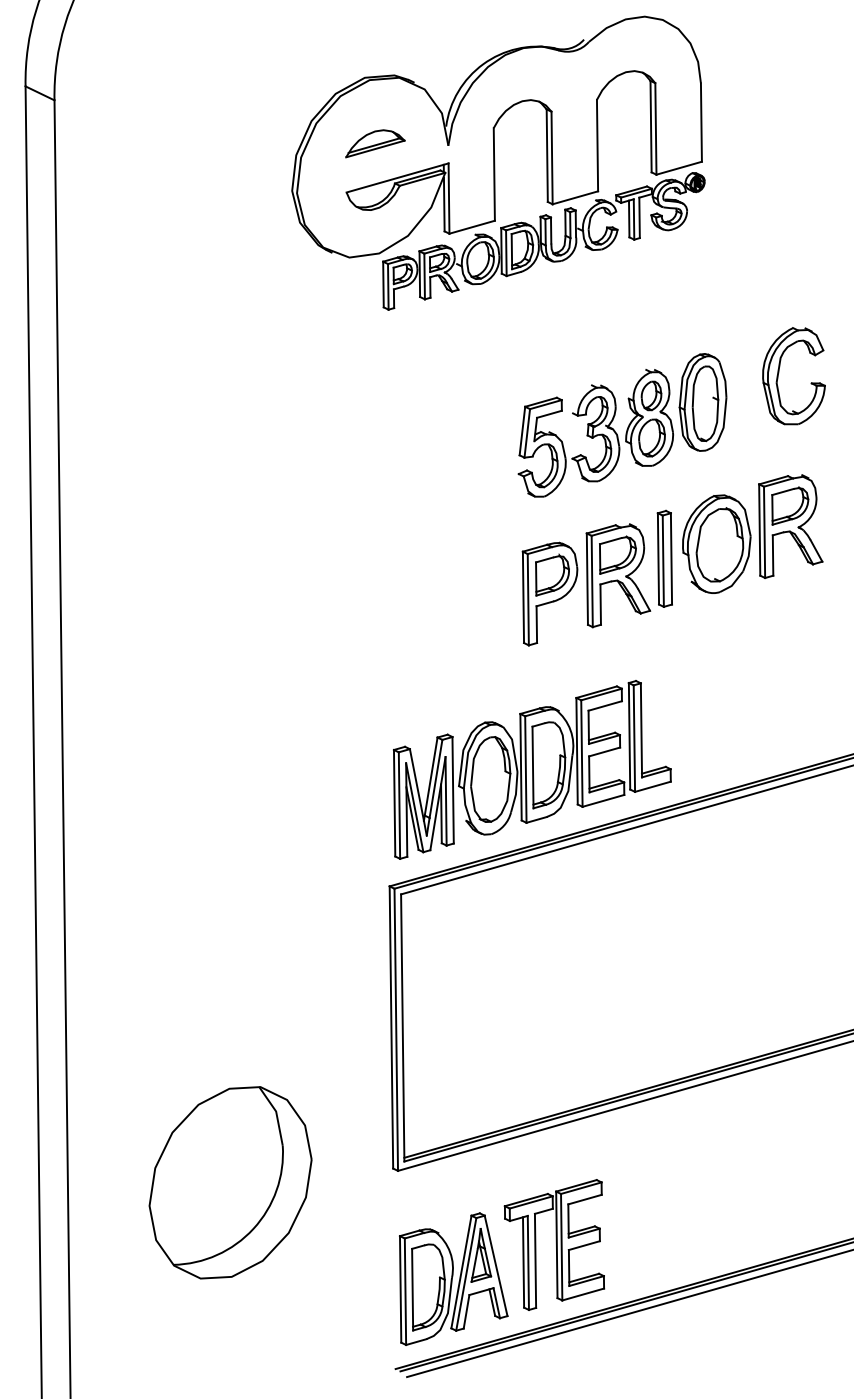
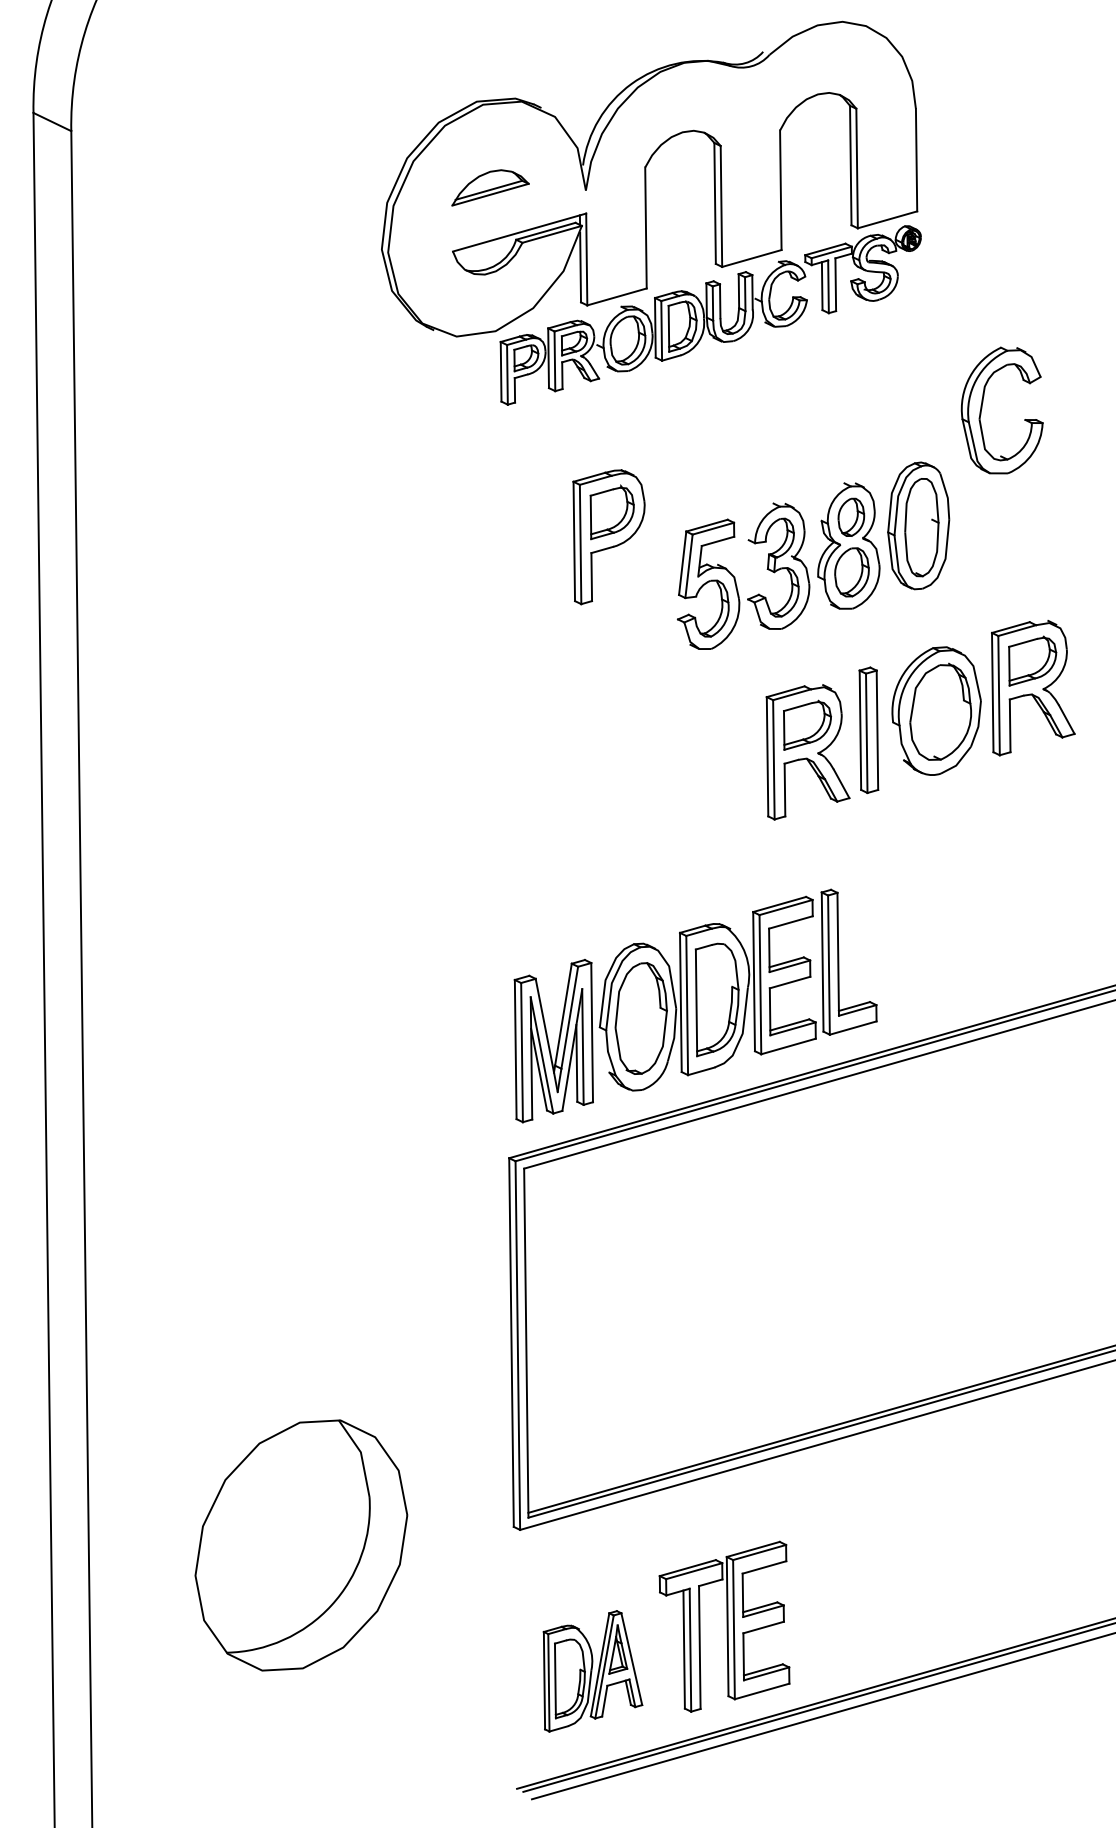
part: (779, 372) -> (983, 405), moved
part: (549, 593) -> (608, 536), moved
part: (453, 1278) -> (592, 1670), size x0.7

